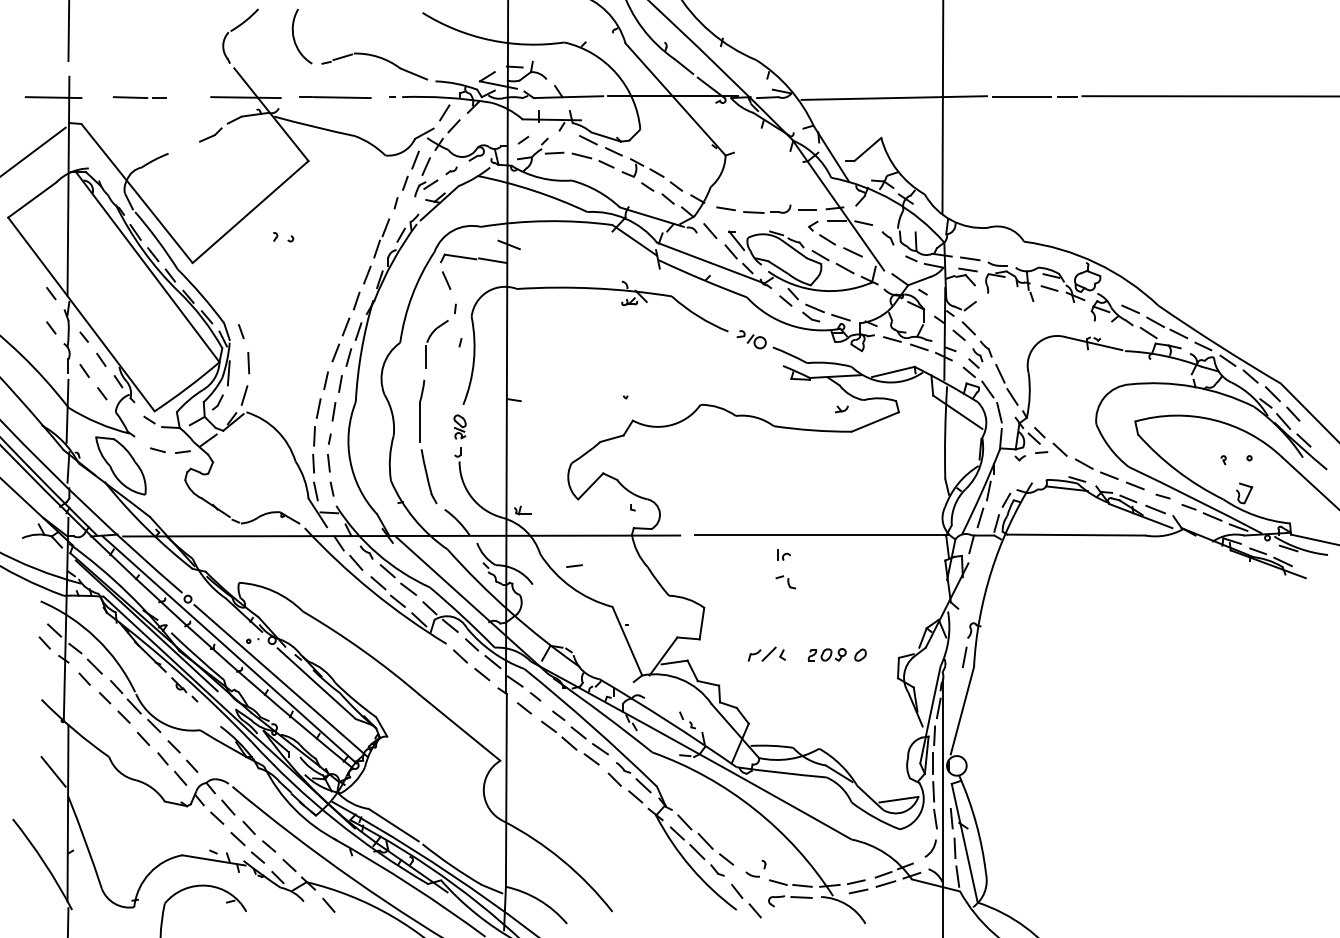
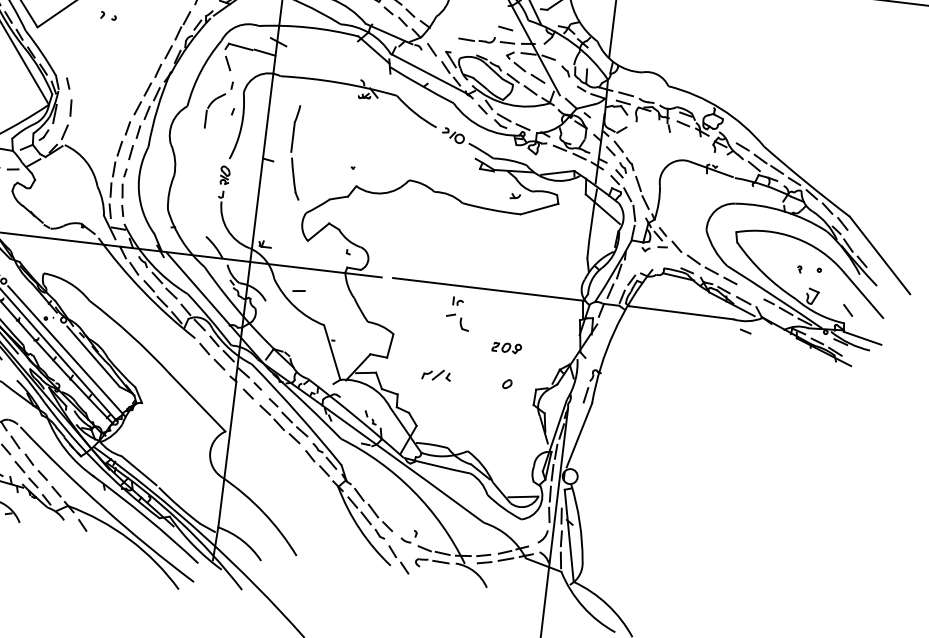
line: (725, 208) -> (505, 28), moved
line: (1293, 413) -> (848, 310), moved
part: (420, 441) -> (291, 151), moved
line: (1162, 496) -> (745, 331), moved
part: (785, 582) -> (457, 322), size x1.6
part: (826, 654) -> (506, 347), moved

